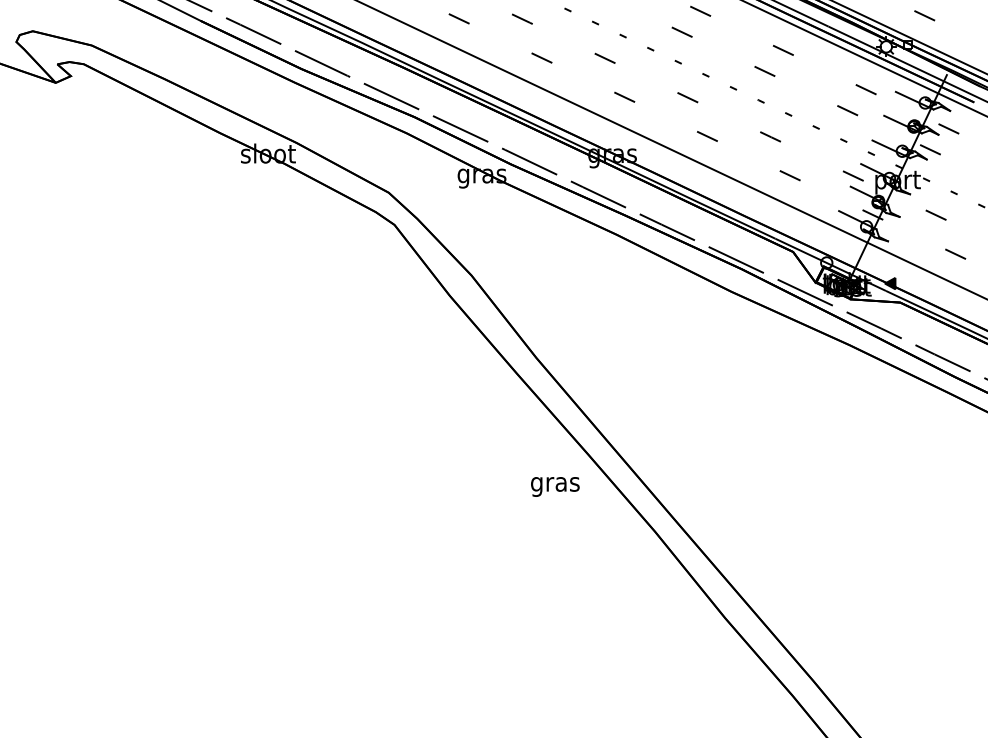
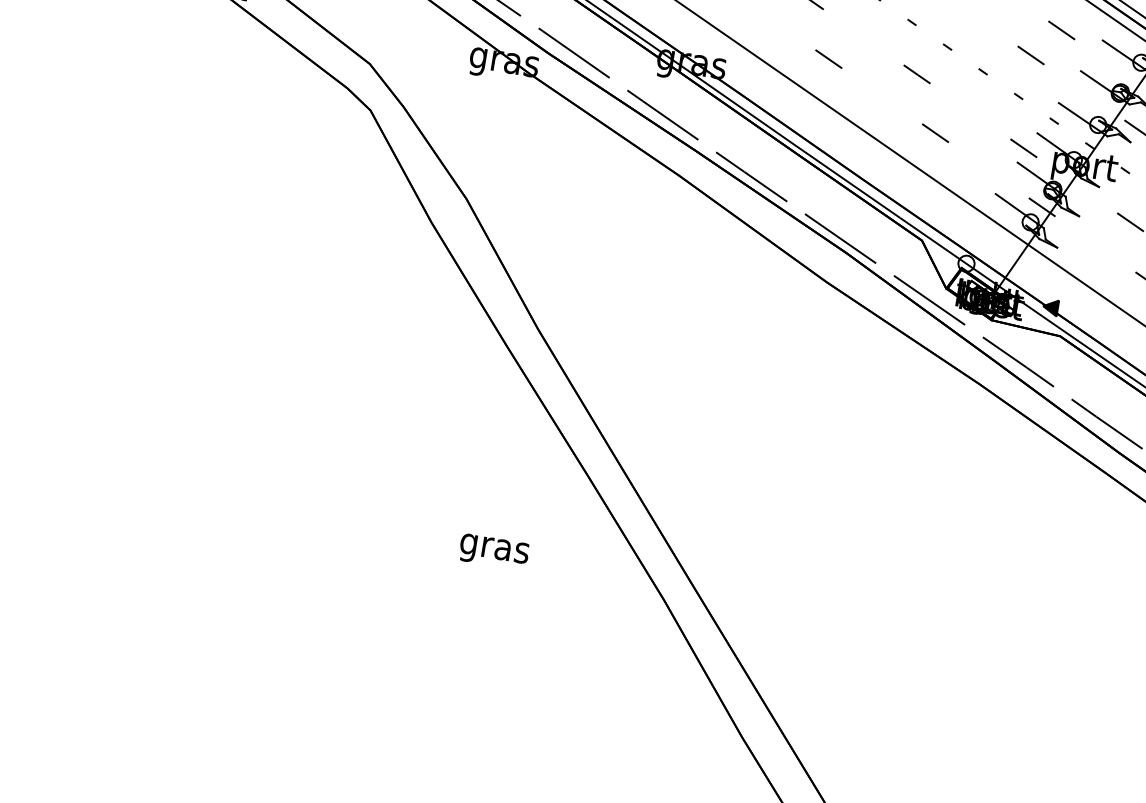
text: (555, 486) -> (494, 551), moved

